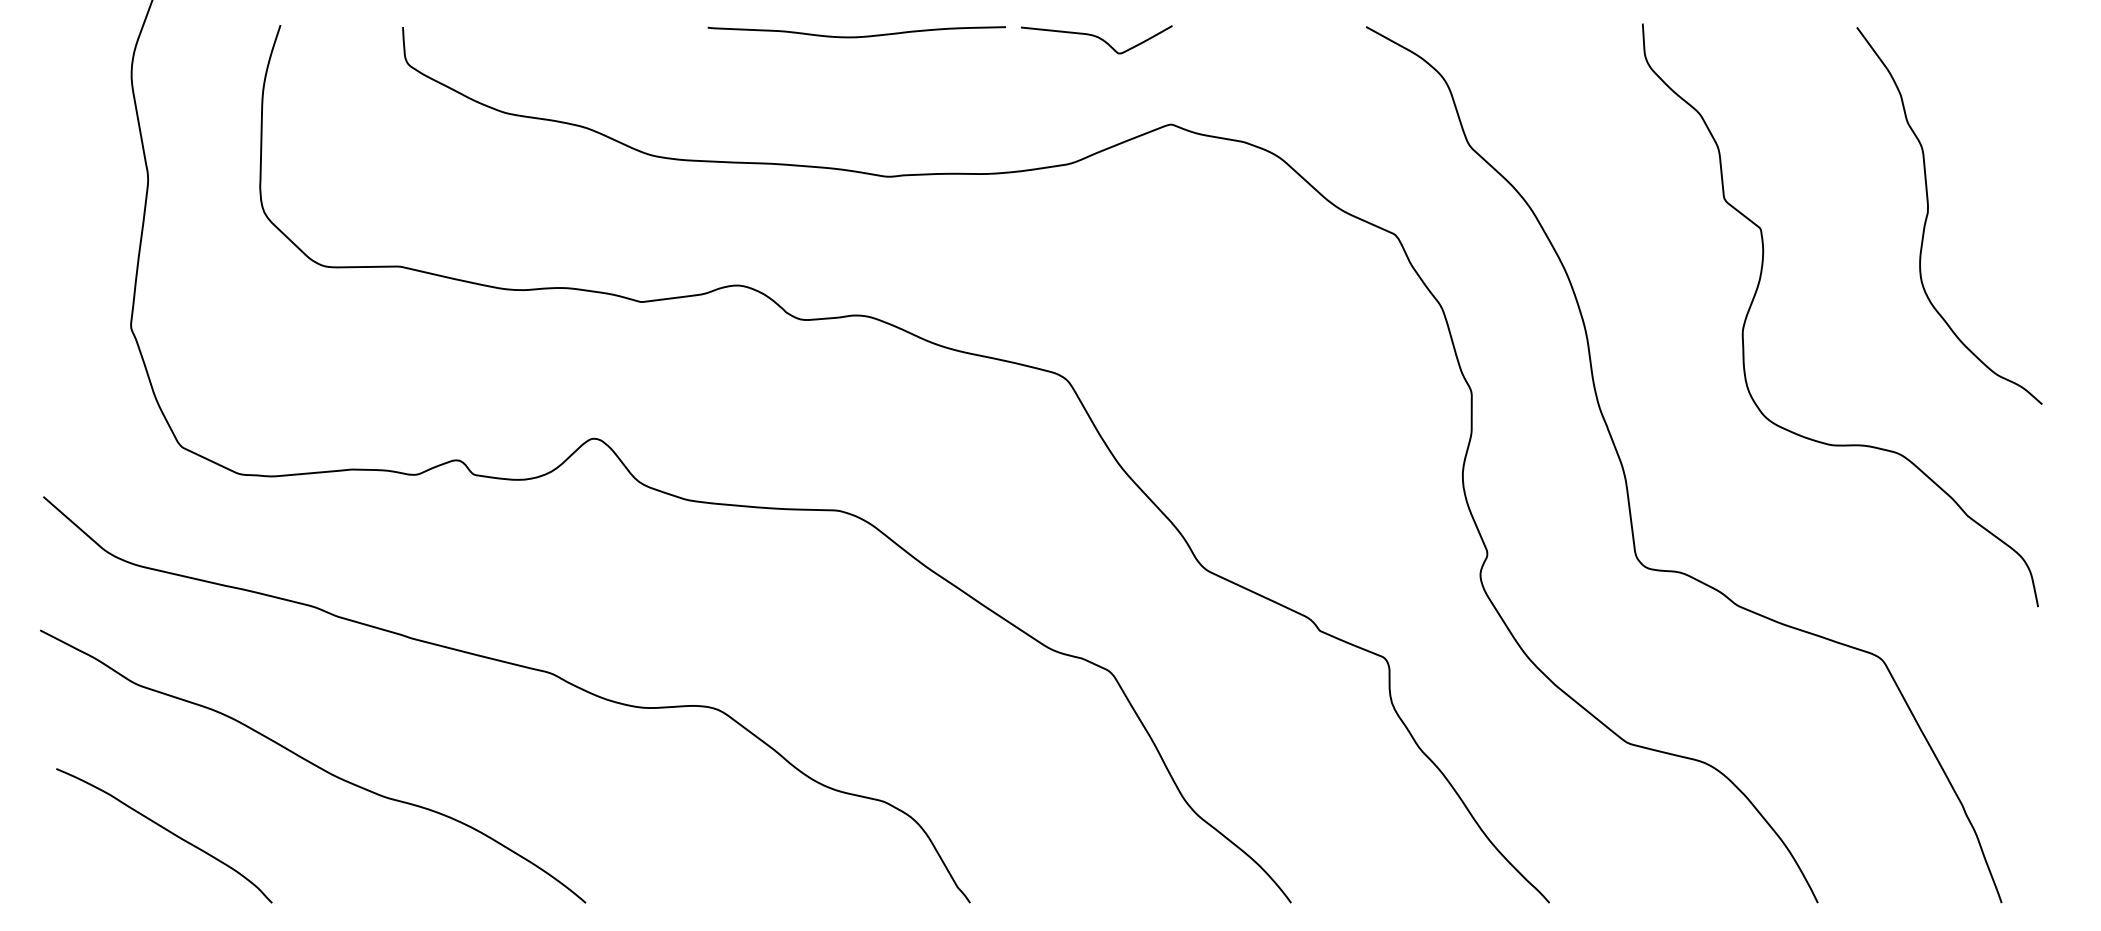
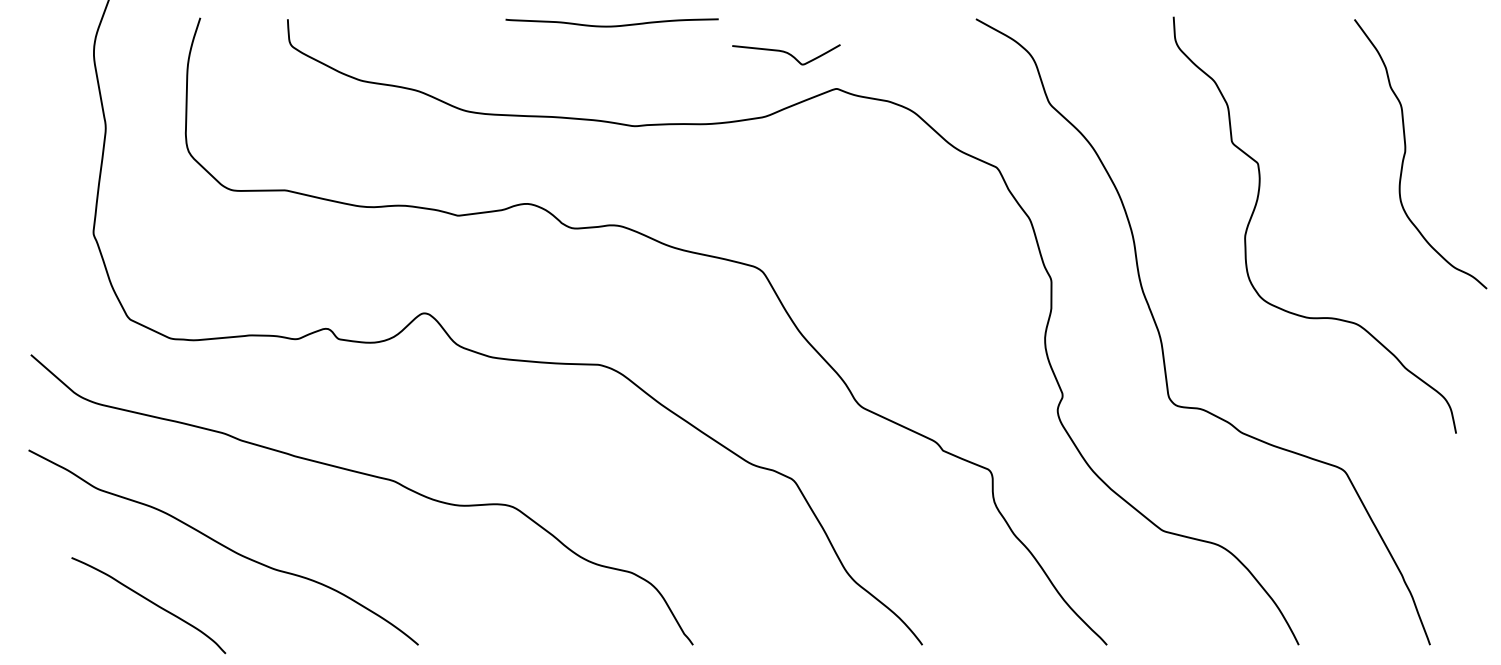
curve: (1096, 37) -> (786, 53), moved
curve: (1928, 215) -> (1405, 153), moved
curve: (167, 831) -> (151, 602), moved

